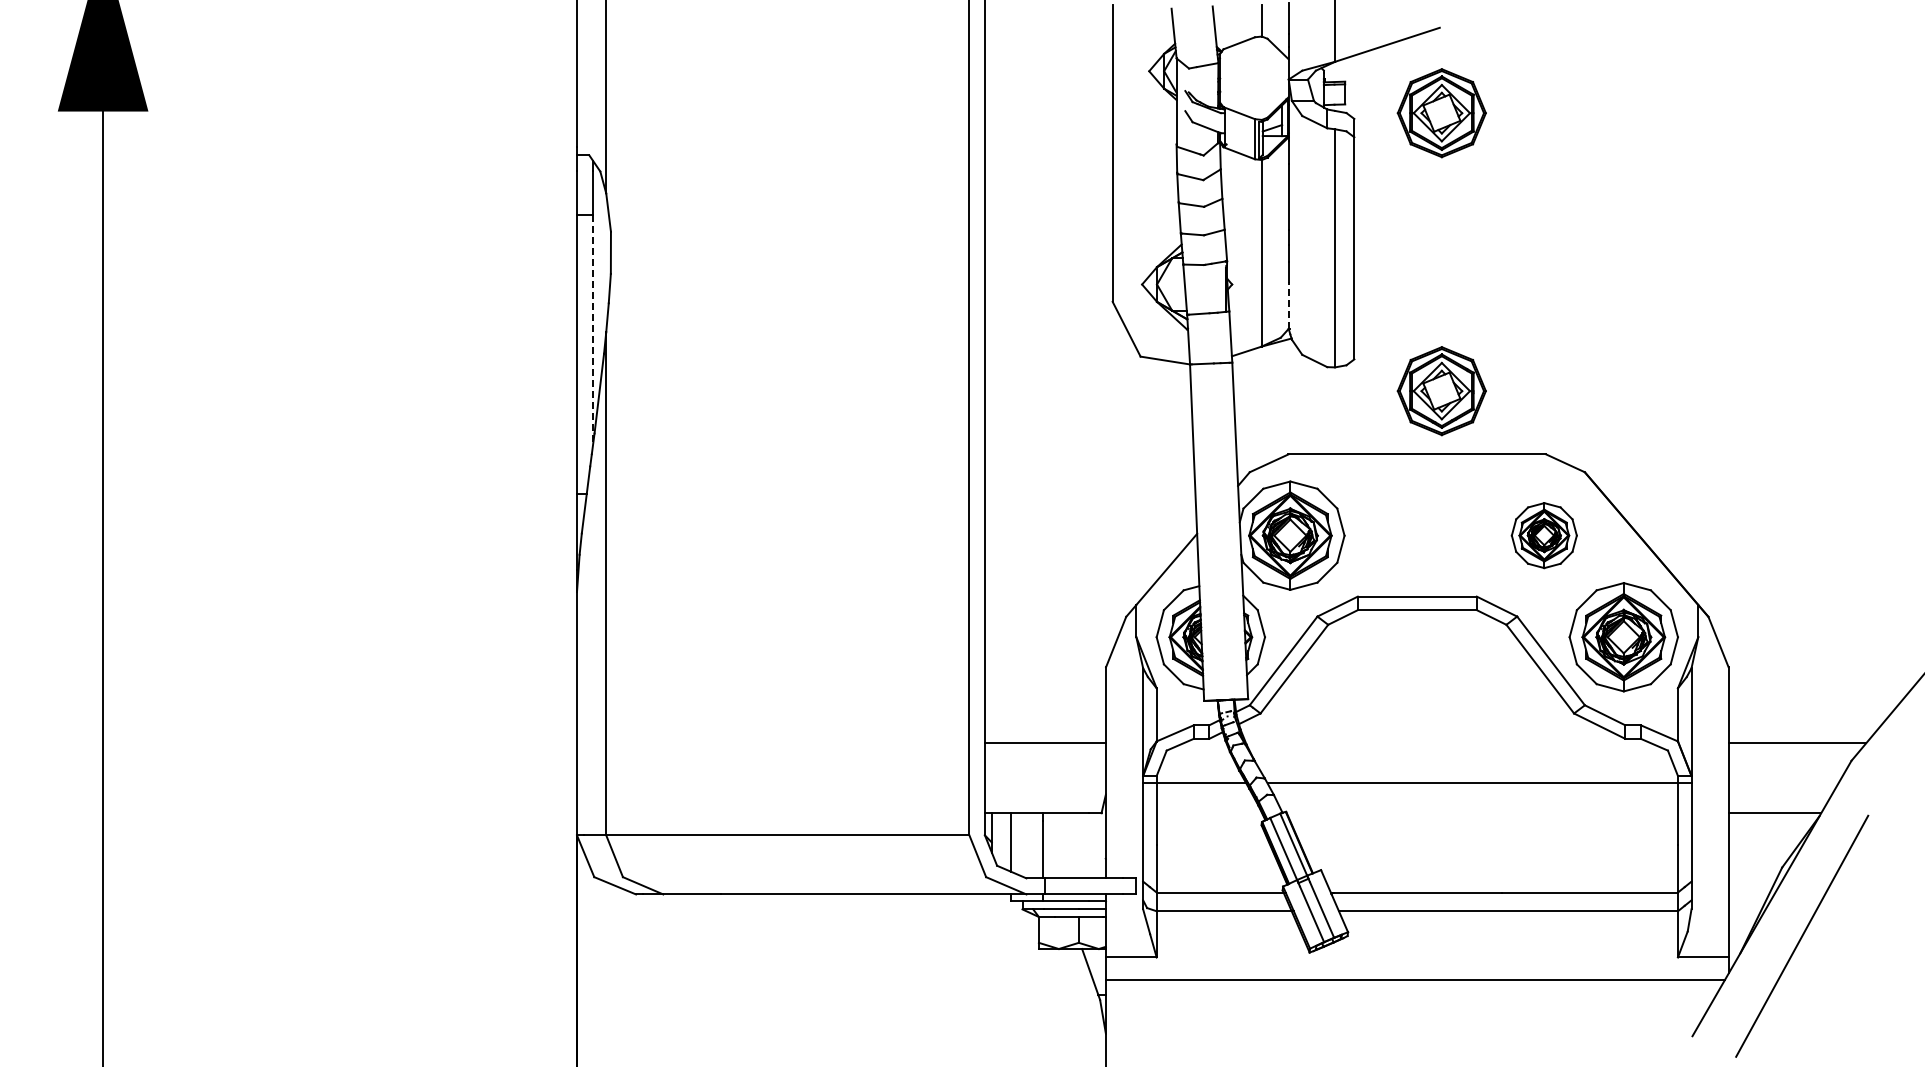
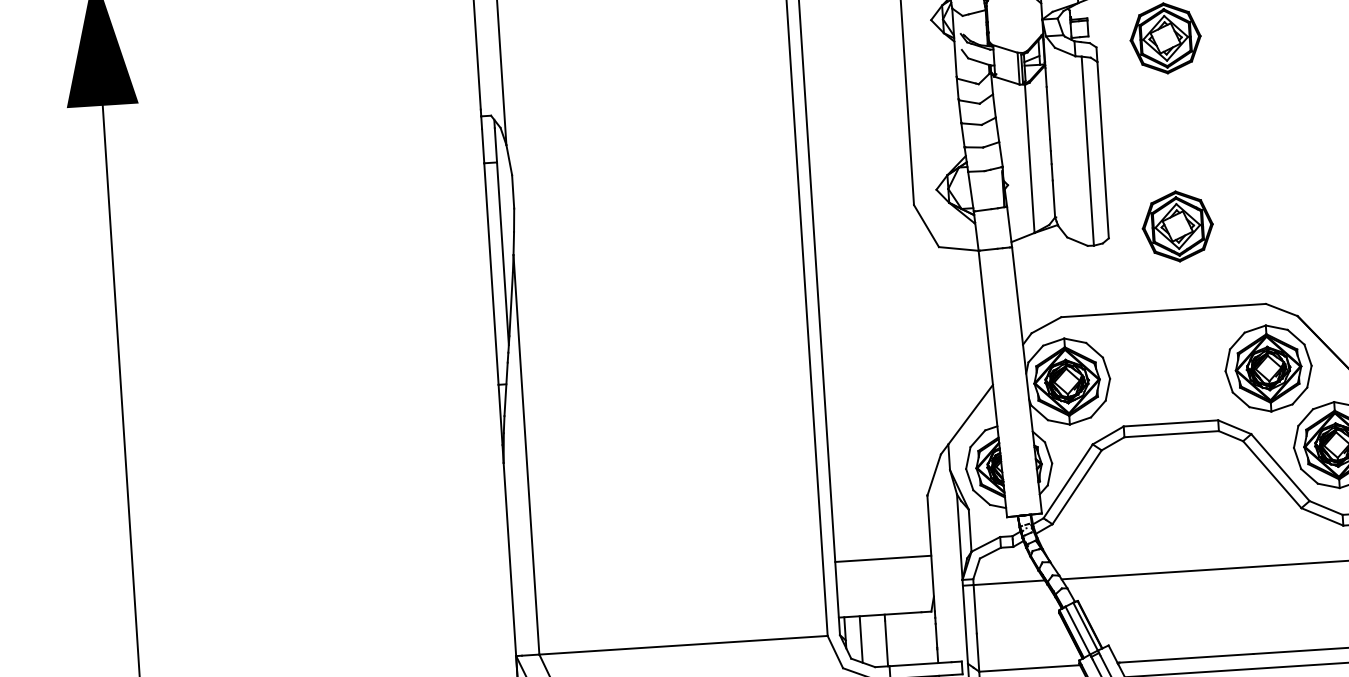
line: (1288, 305) -> (1053, 198), dashed -> solid
line: (593, 330) -> (503, 254), dashed -> solid
part: (1441, 391) -> (1177, 226), moved
part: (1544, 535) -> (1268, 368), size x1.67

